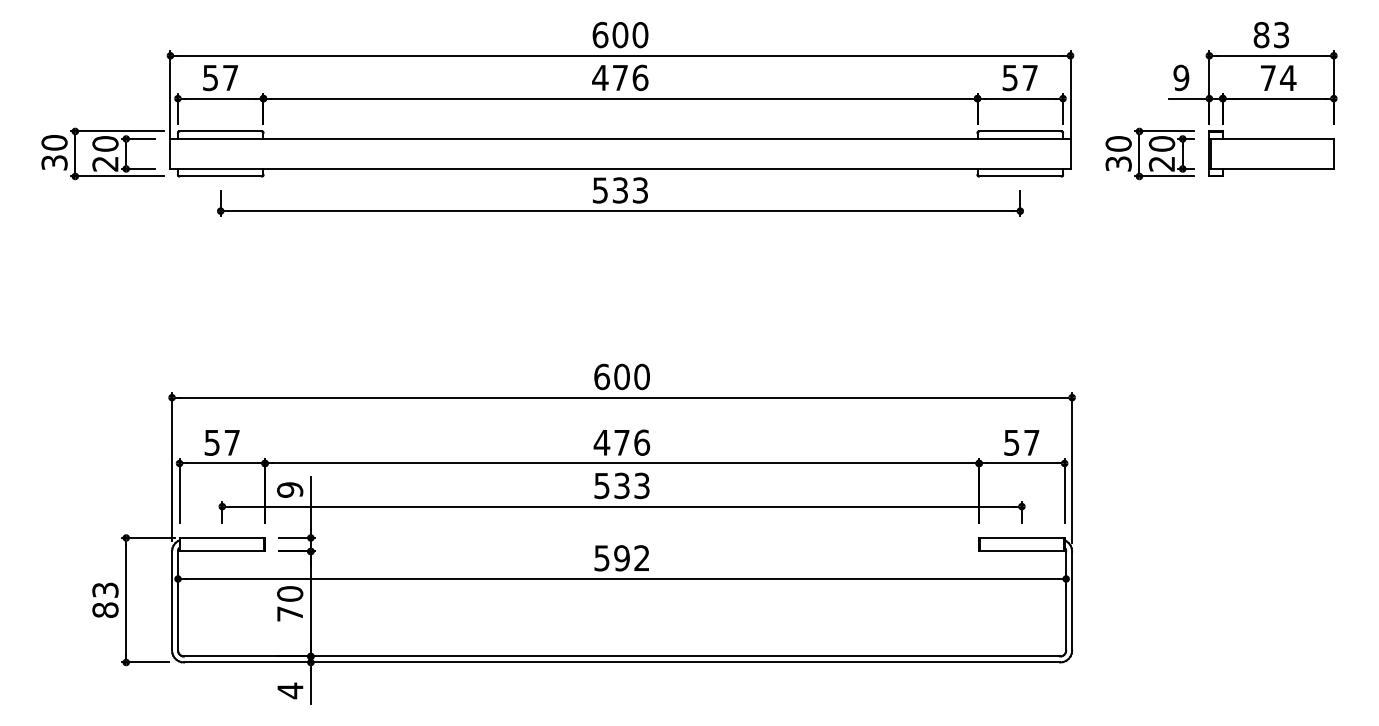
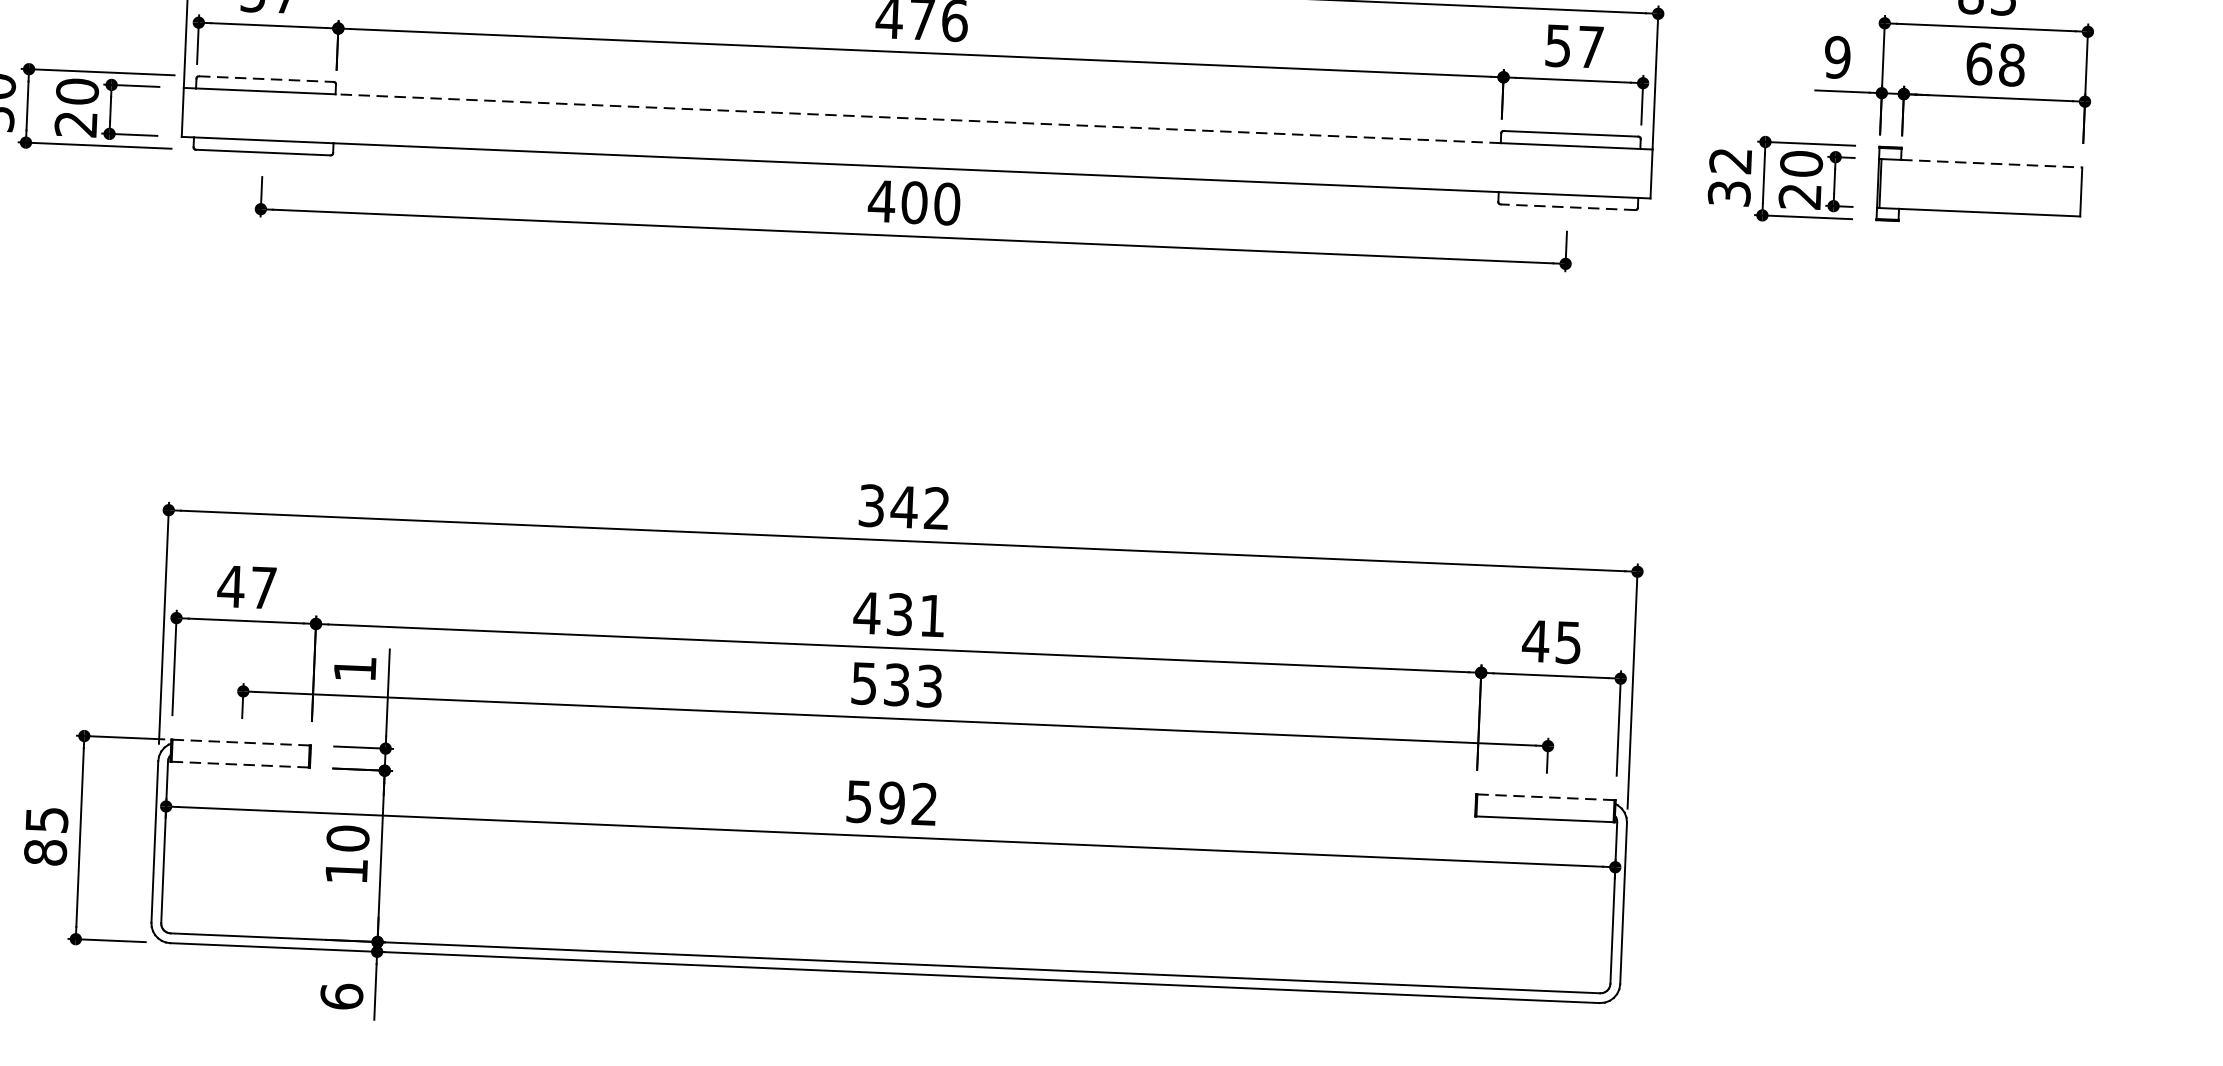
text: (1278, 78) -> (1996, 65), 74 -> 68
line: (221, 131) -> (267, 79), solid -> dashed
line: (620, 138) -> (918, 117), solid -> dashed
line: (1278, 138) -> (1991, 162), solid -> dashed
text: (1118, 143) -> (1730, 160), 30 -> 32
line: (1019, 176) -> (1566, 207), solid -> dashed
text: (620, 190) -> (914, 202), 533 -> 400
text: (621, 376) -> (903, 506), 600 -> 342
text: (211, 442) -> (230, 586), 57 -> 47
text: (632, 442) -> (917, 614), 476 -> 431
text: (1021, 442) -> (1551, 641), 57 -> 45
text: (290, 489) -> (355, 668), 9 -> 1
line: (221, 537) -> (239, 741), solid -> dashed
line: (1021, 537) -> (1545, 796), solid -> dashed
line: (221, 551) -> (238, 764), solid -> dashed
text: (105, 589) -> (47, 818), 83 -> 85
text: (289, 613) -> (345, 870), 70 -> 10
text: (290, 690) -> (341, 996), 4 -> 6

